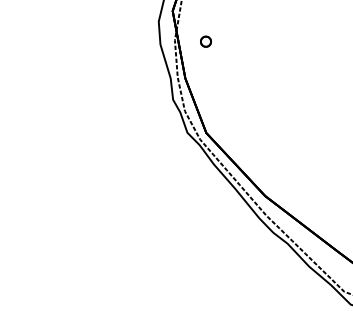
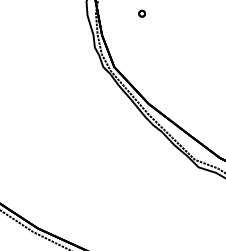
part: (204, 41) -> (141, 13), moved

